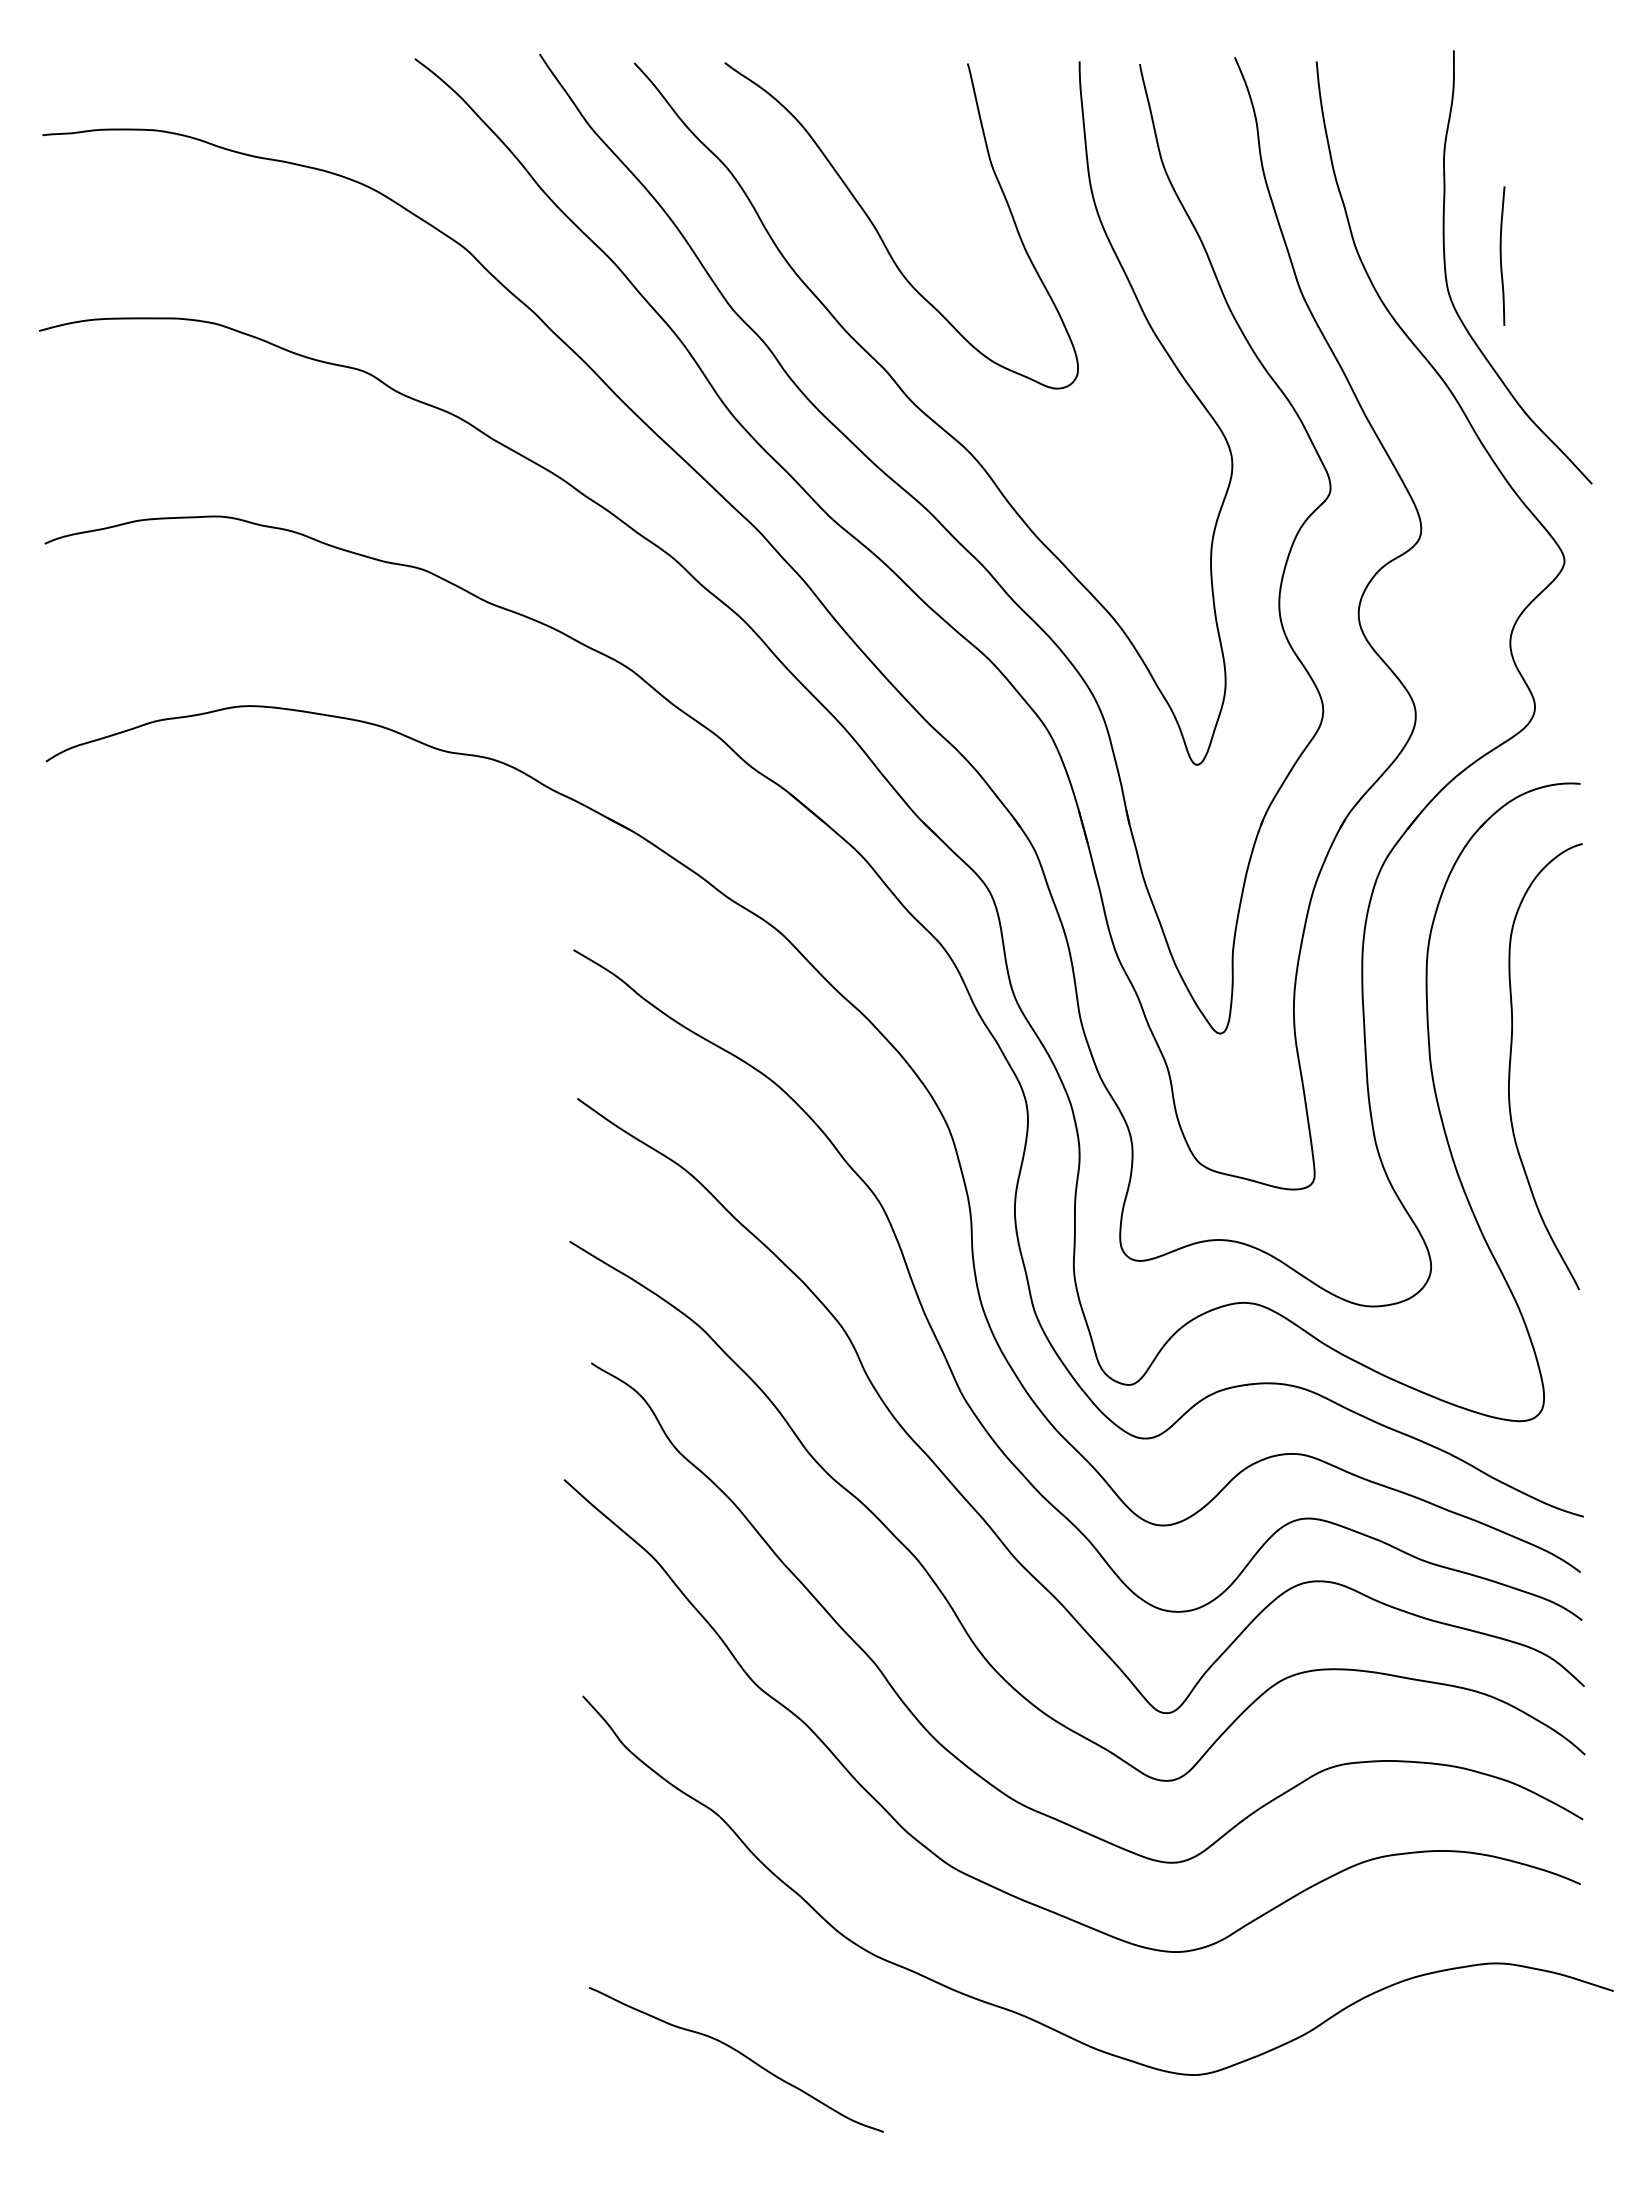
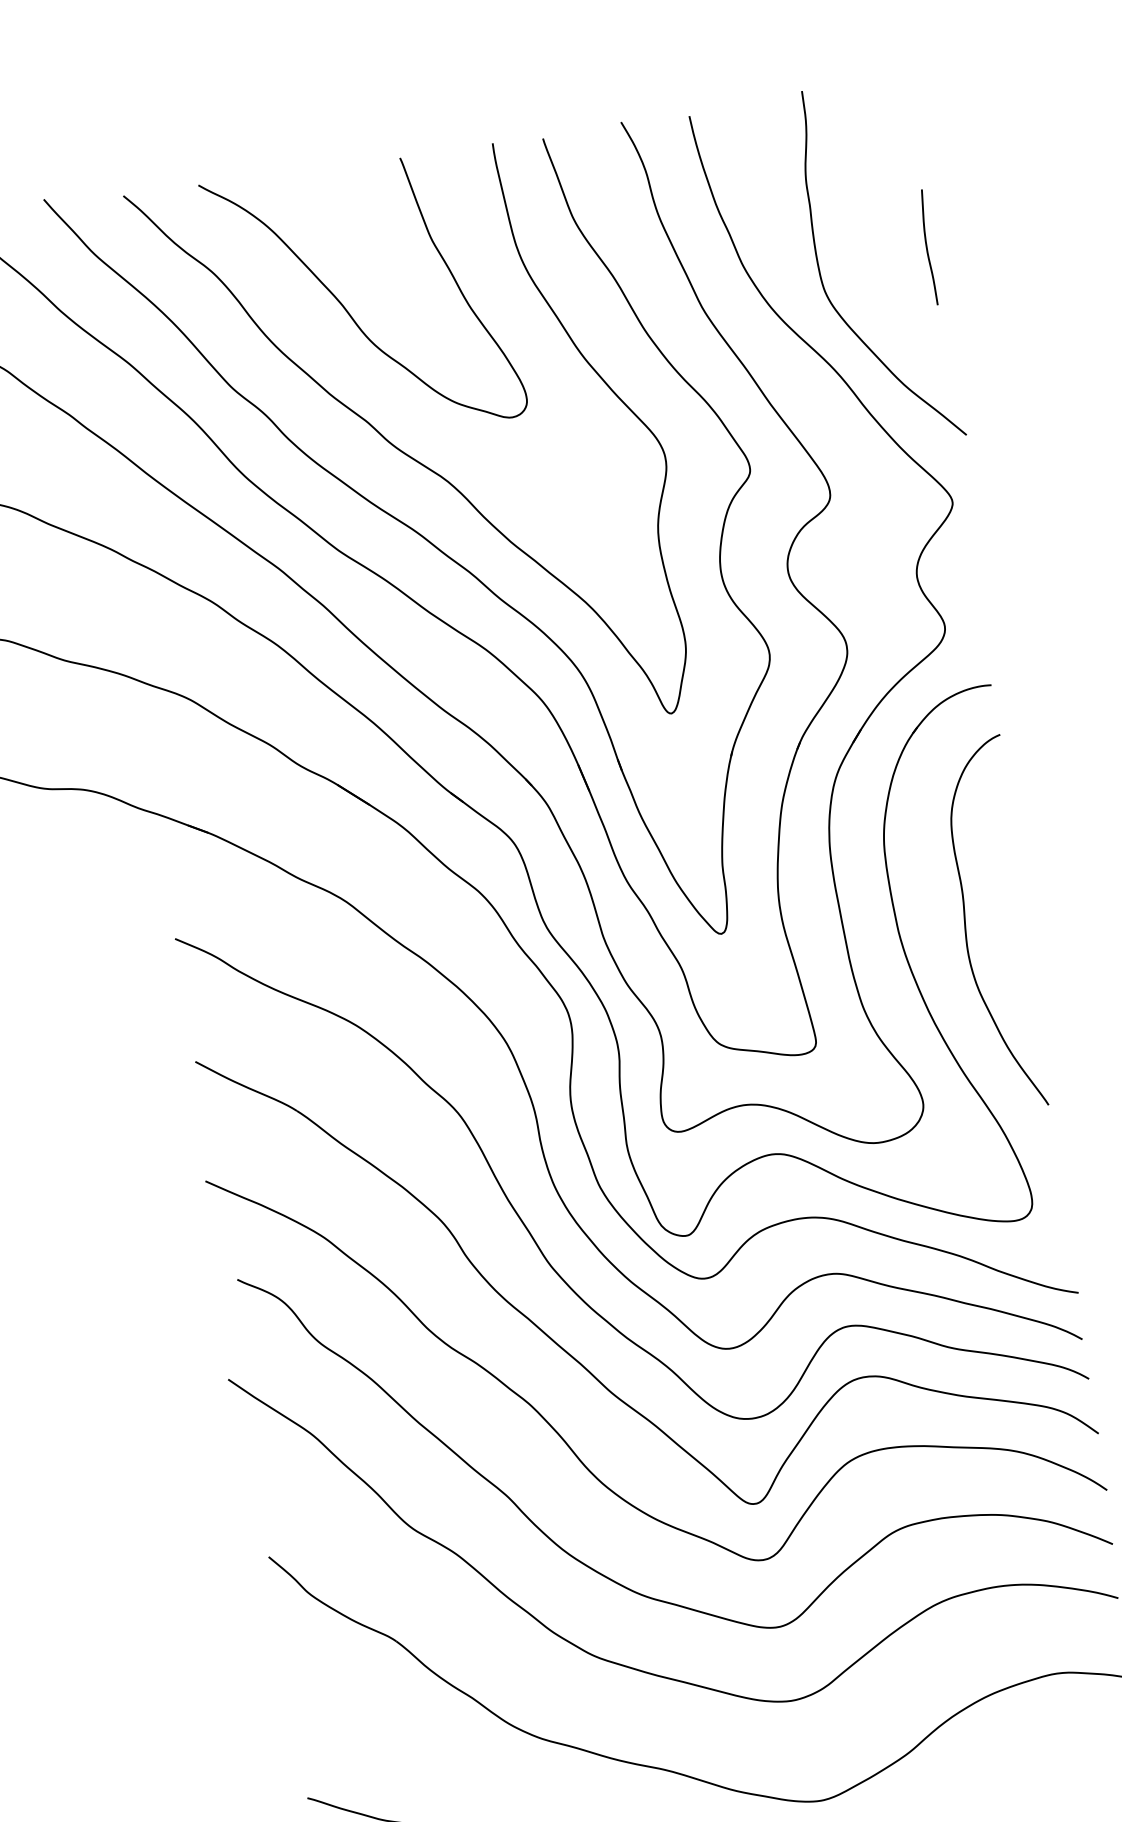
curve: (1501, 255) -> (927, 247), moved

